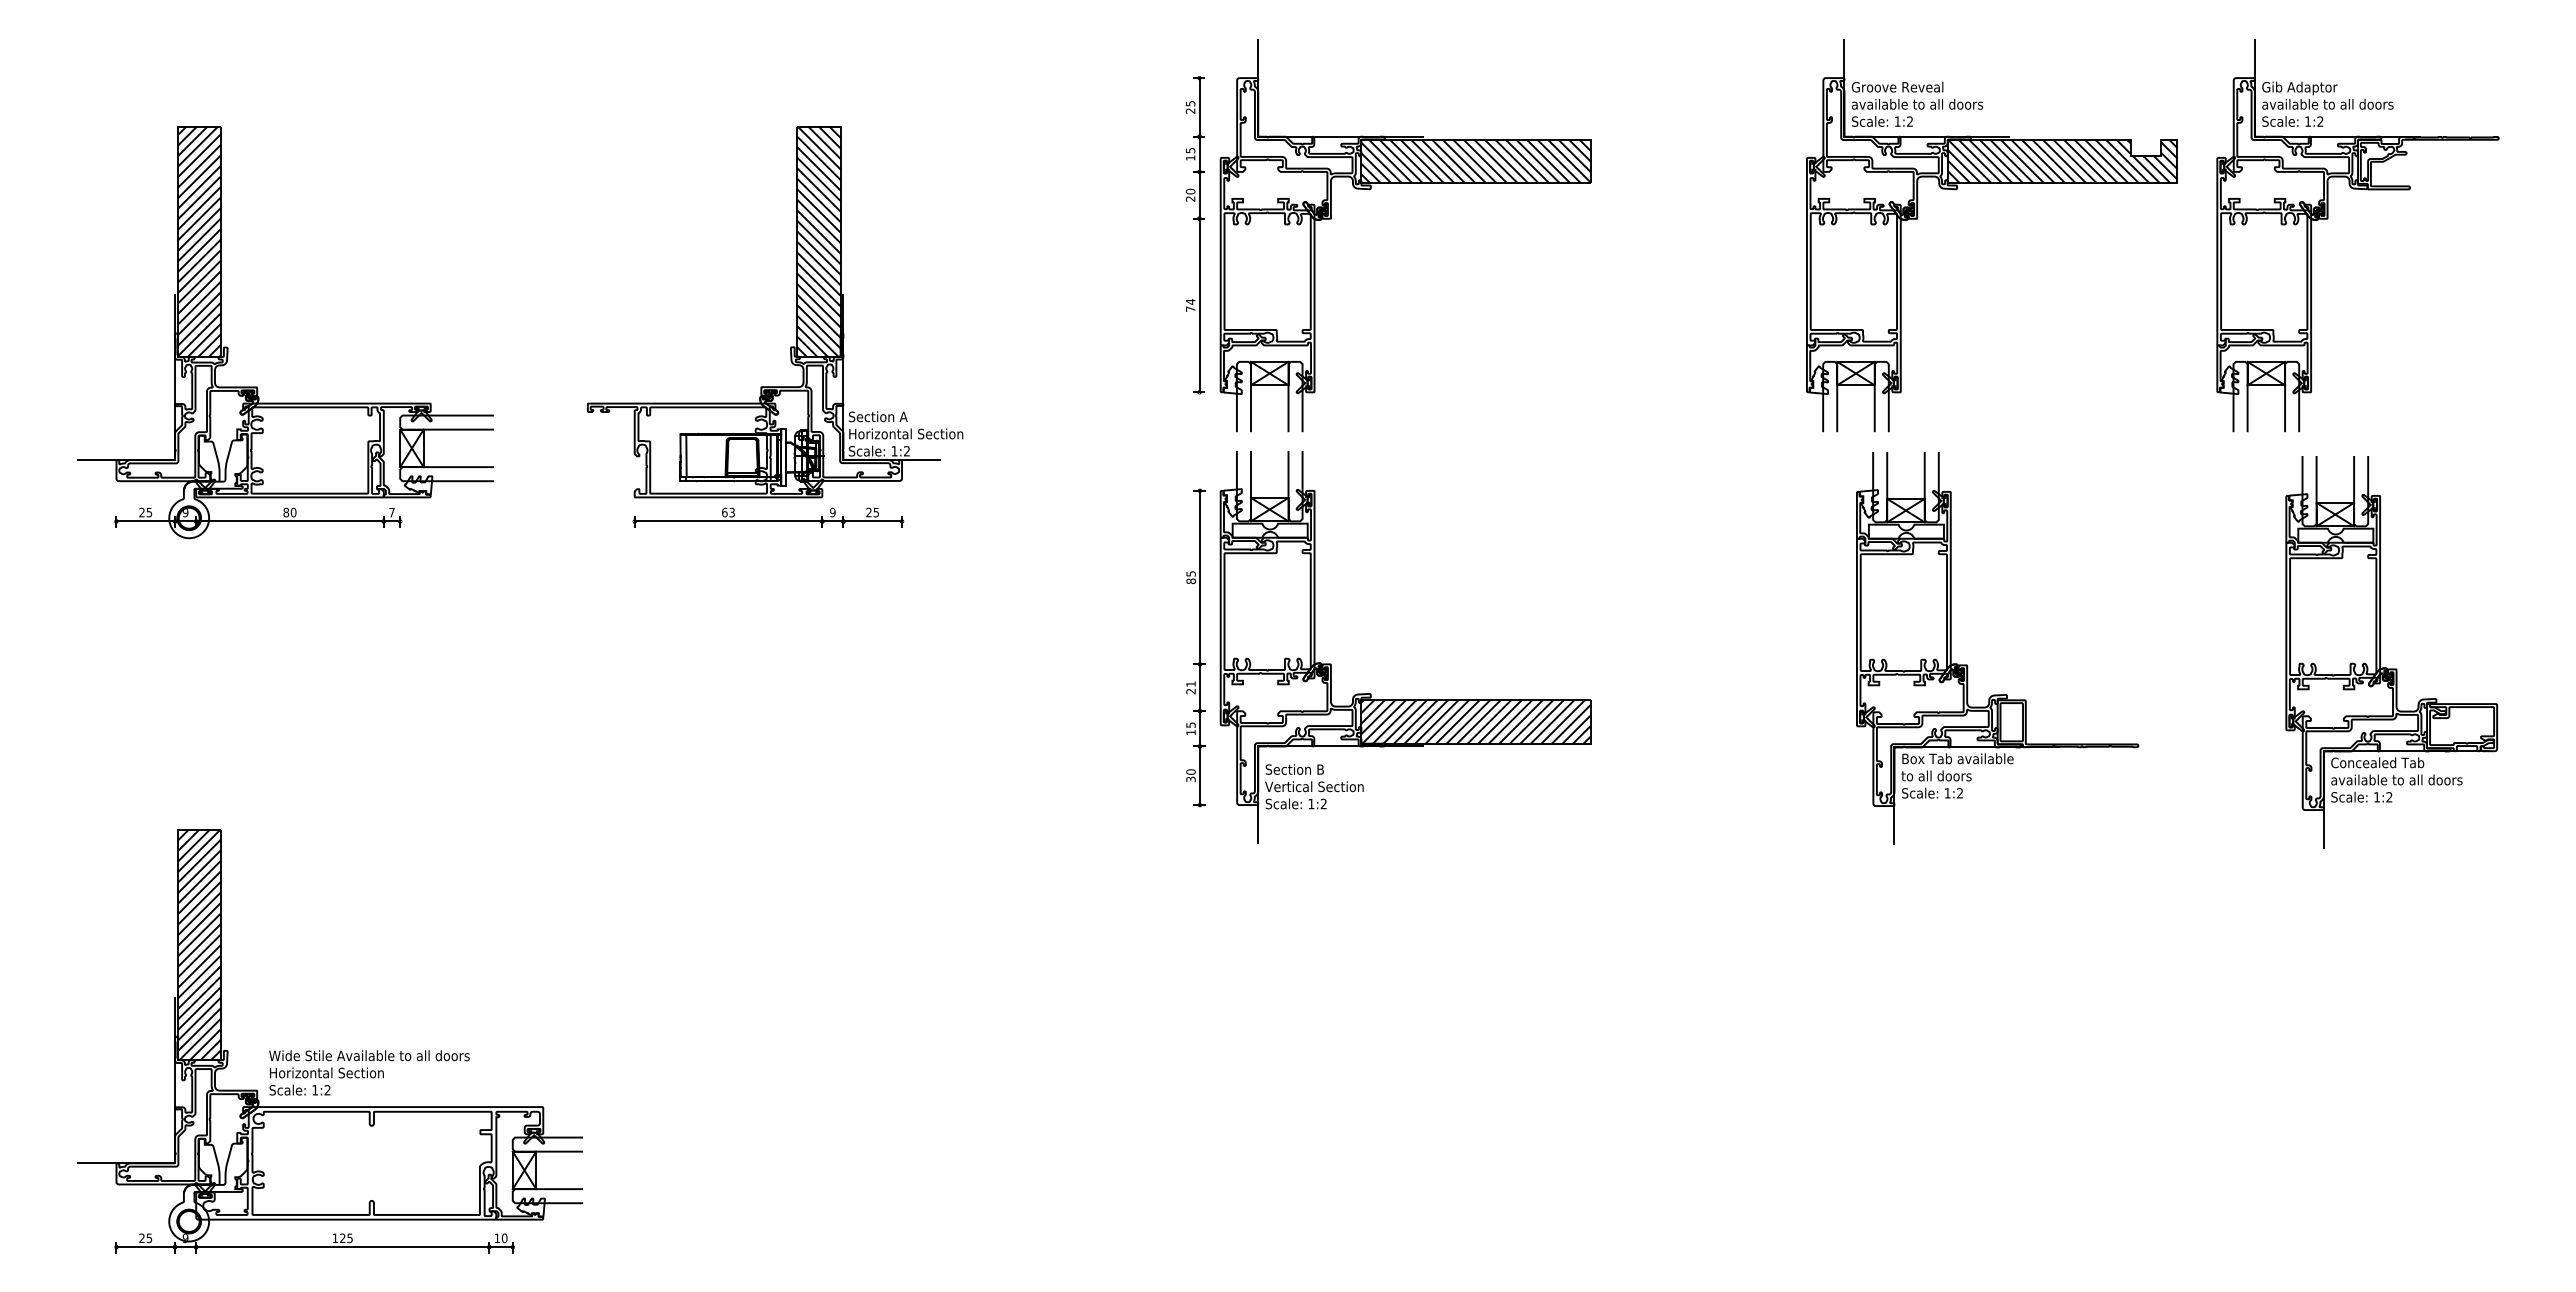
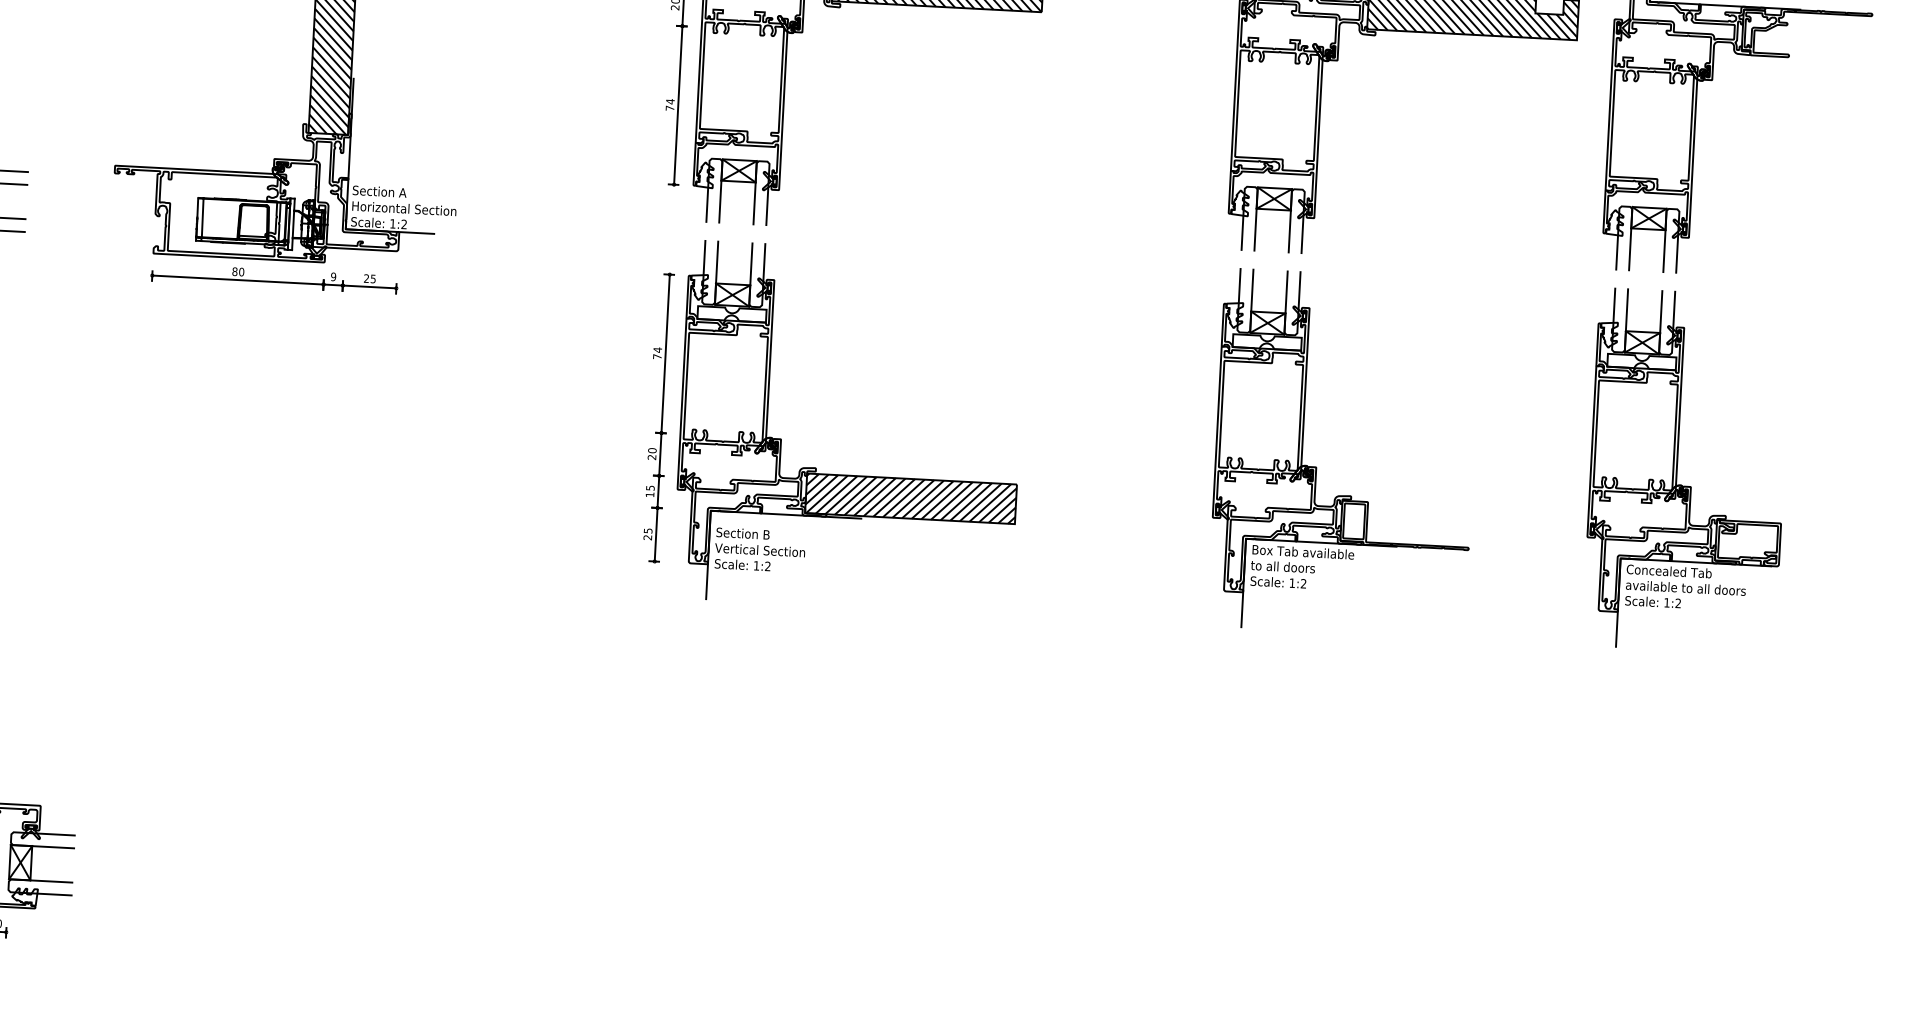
text: (728, 512) -> (238, 271), 63 -> 80
text: (1190, 577) -> (657, 353), 85 -> 74
part: (2380, 652) -> (1677, 470), moved
part: (1967, 664) -> (1316, 466), moved
text: (1190, 683) -> (651, 450), 21 -> 20
text: (1190, 775) -> (647, 534), 30 -> 25

